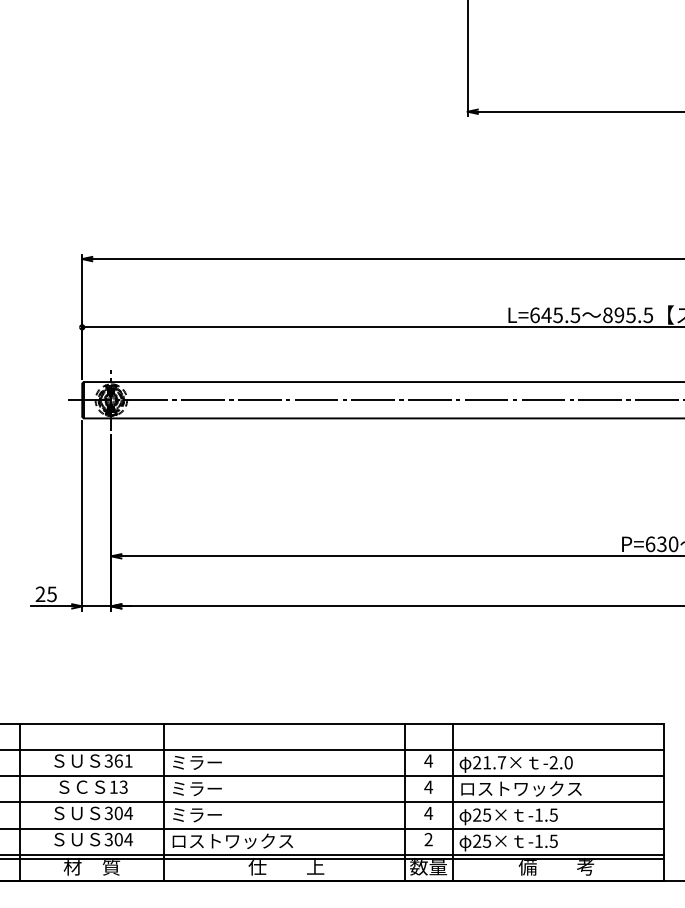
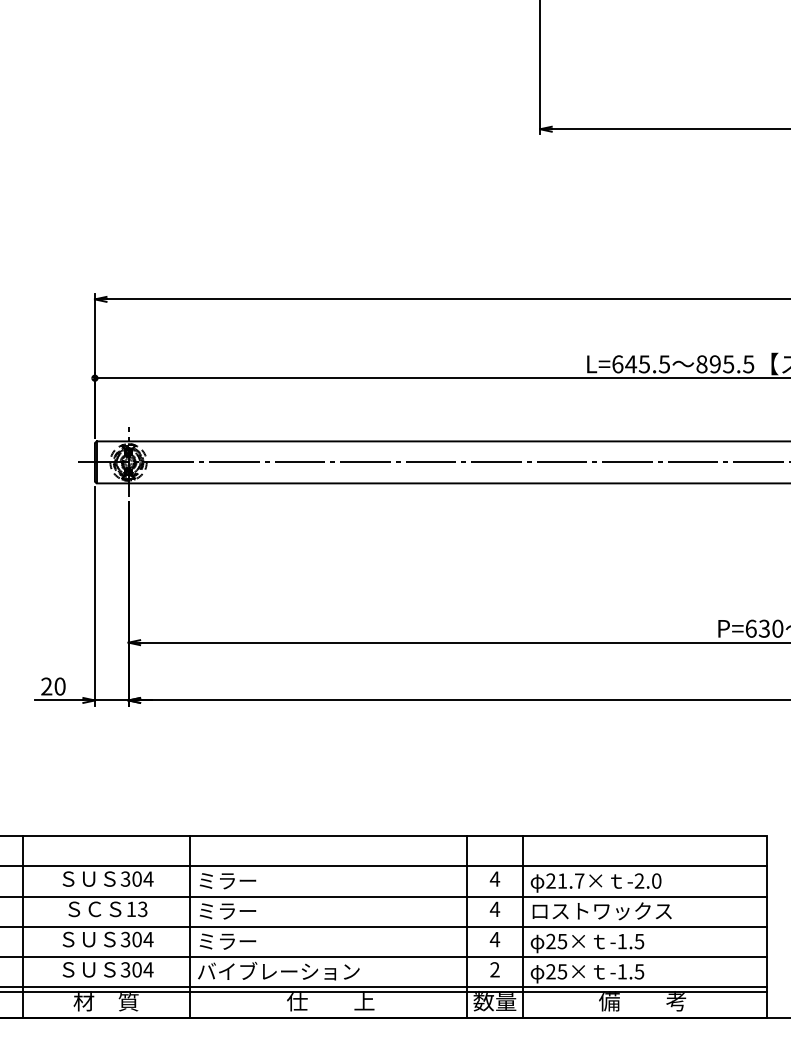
text: (51, 594) -> (59, 686), 25 -> 20
text: (123, 760) -> (142, 878), 361 -> 304
text: (241, 840) -> (278, 970), ロストワックス -> バイブレーション

